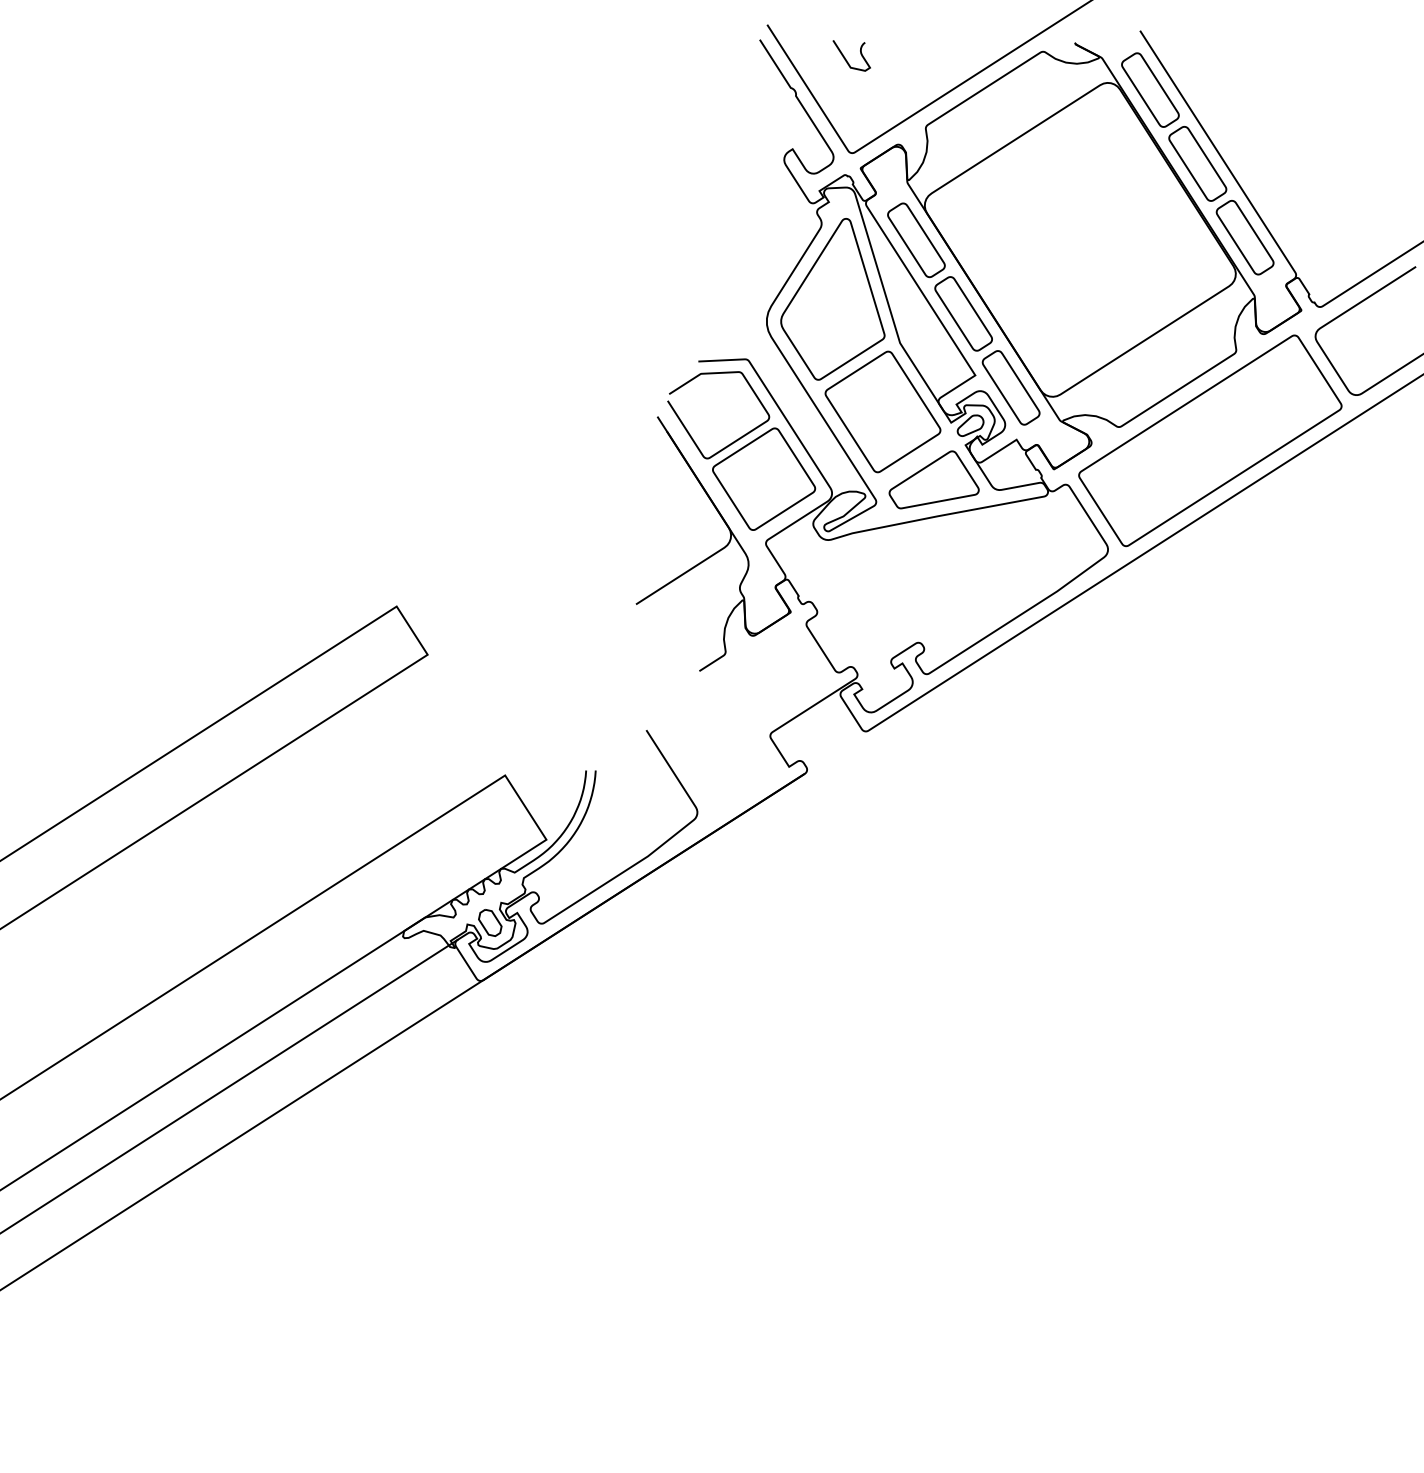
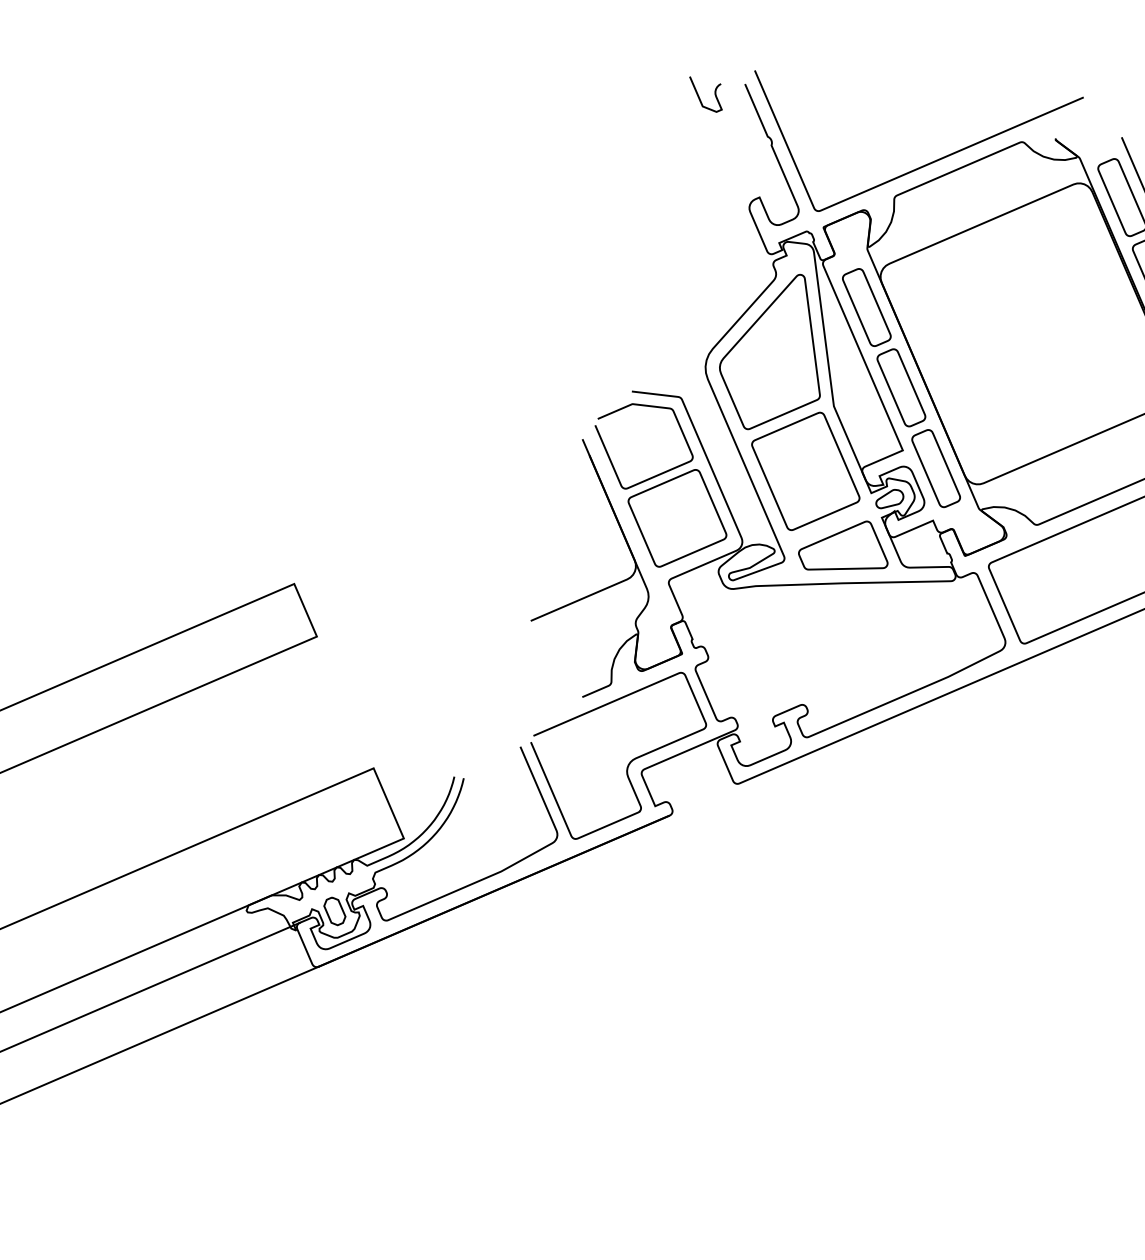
curve: (845, 57) -> (699, 95), moved
part: (755, 729) -> (628, 763), added

